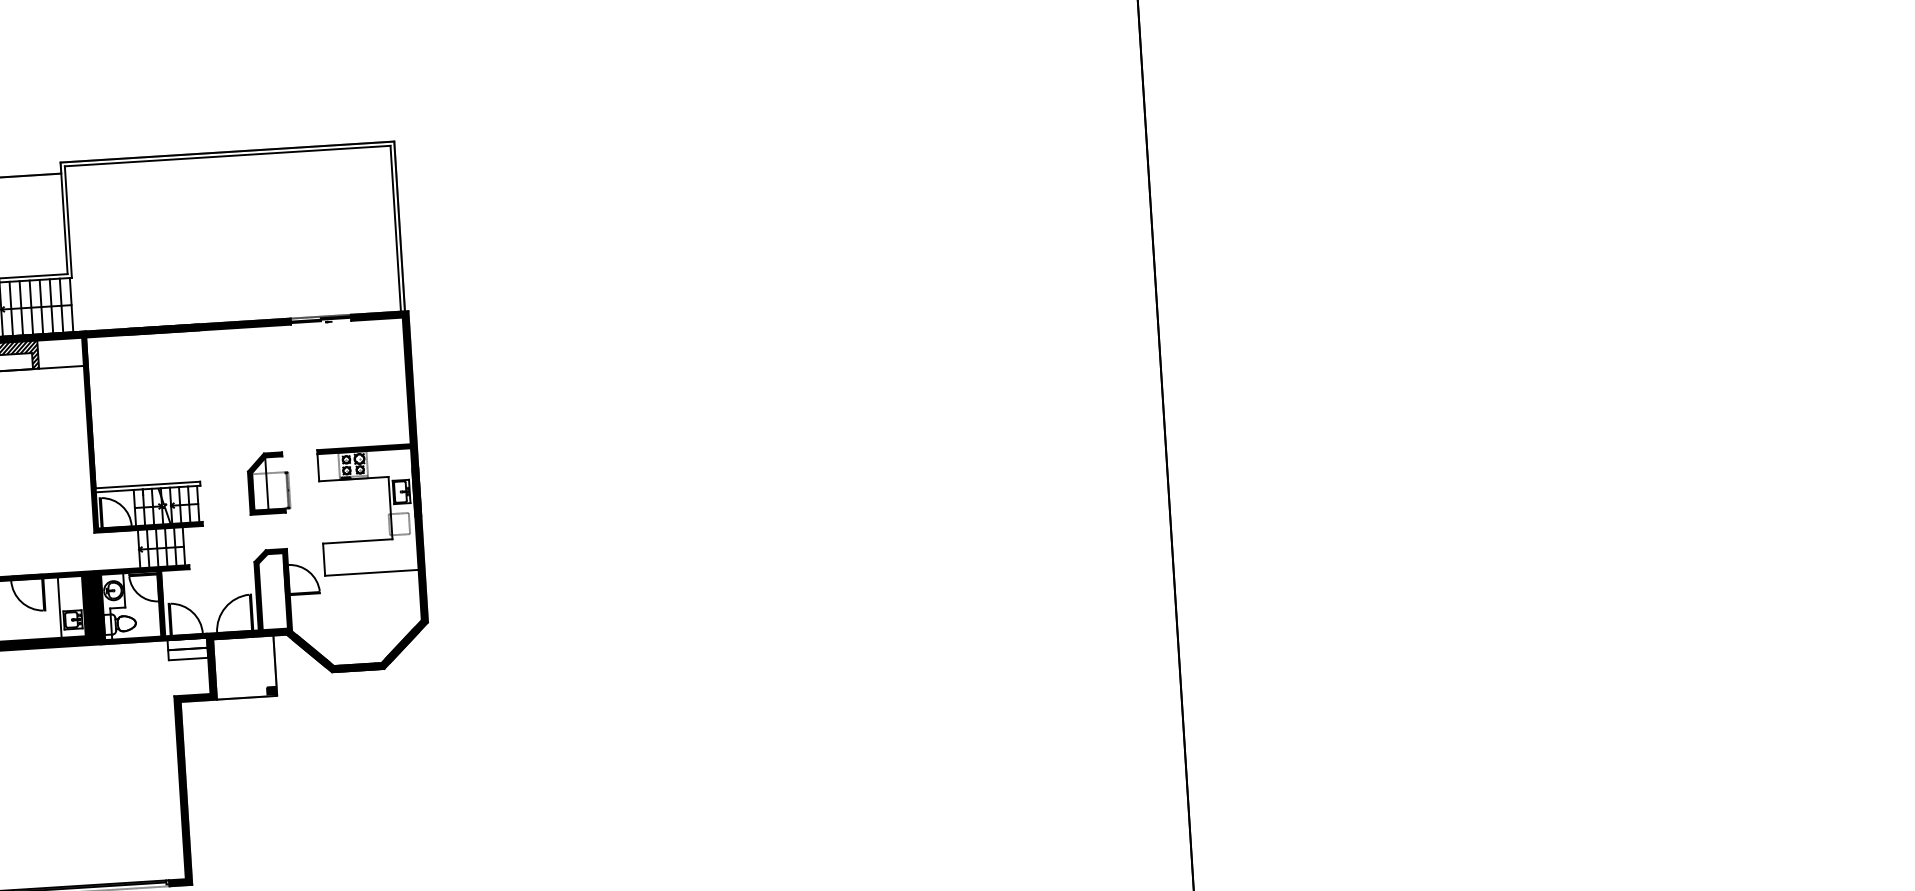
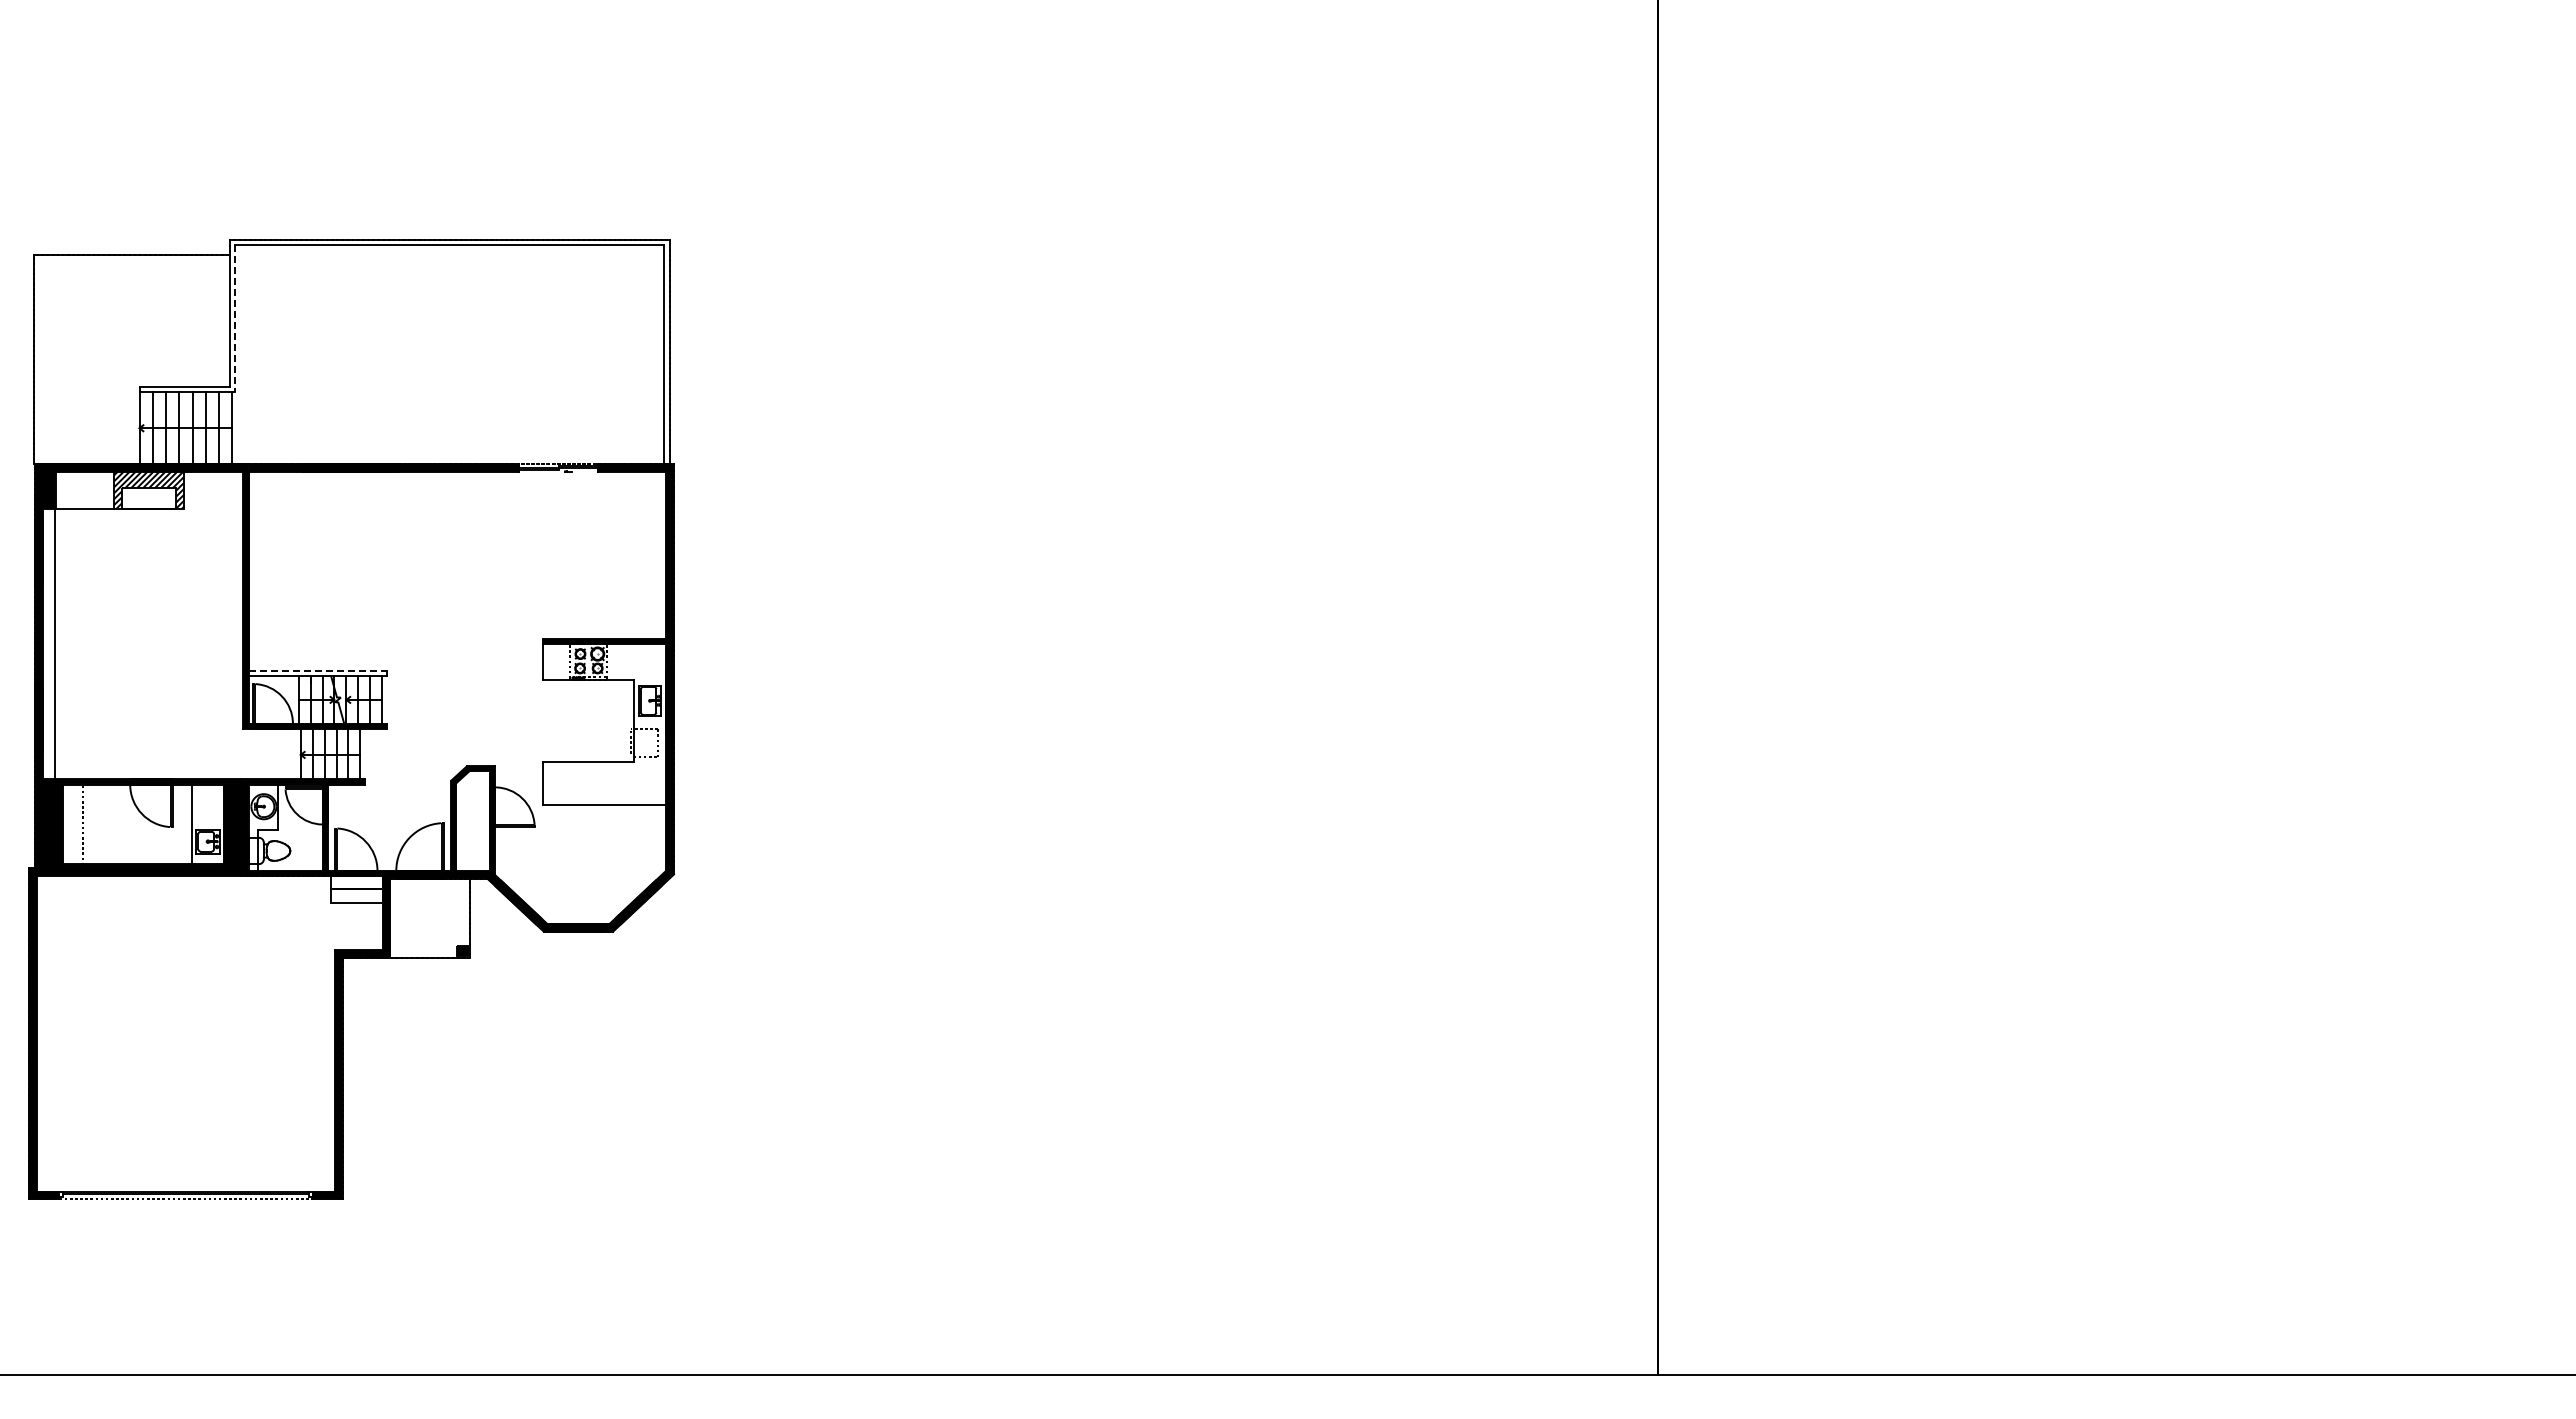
line: (68, 221) -> (234, 318), solid -> dashed
line: (61, 367) -> (213, 509), removed
part: (268, 482) -> (476, 677), removed
line: (147, 484) -> (317, 670), solid -> dashed

